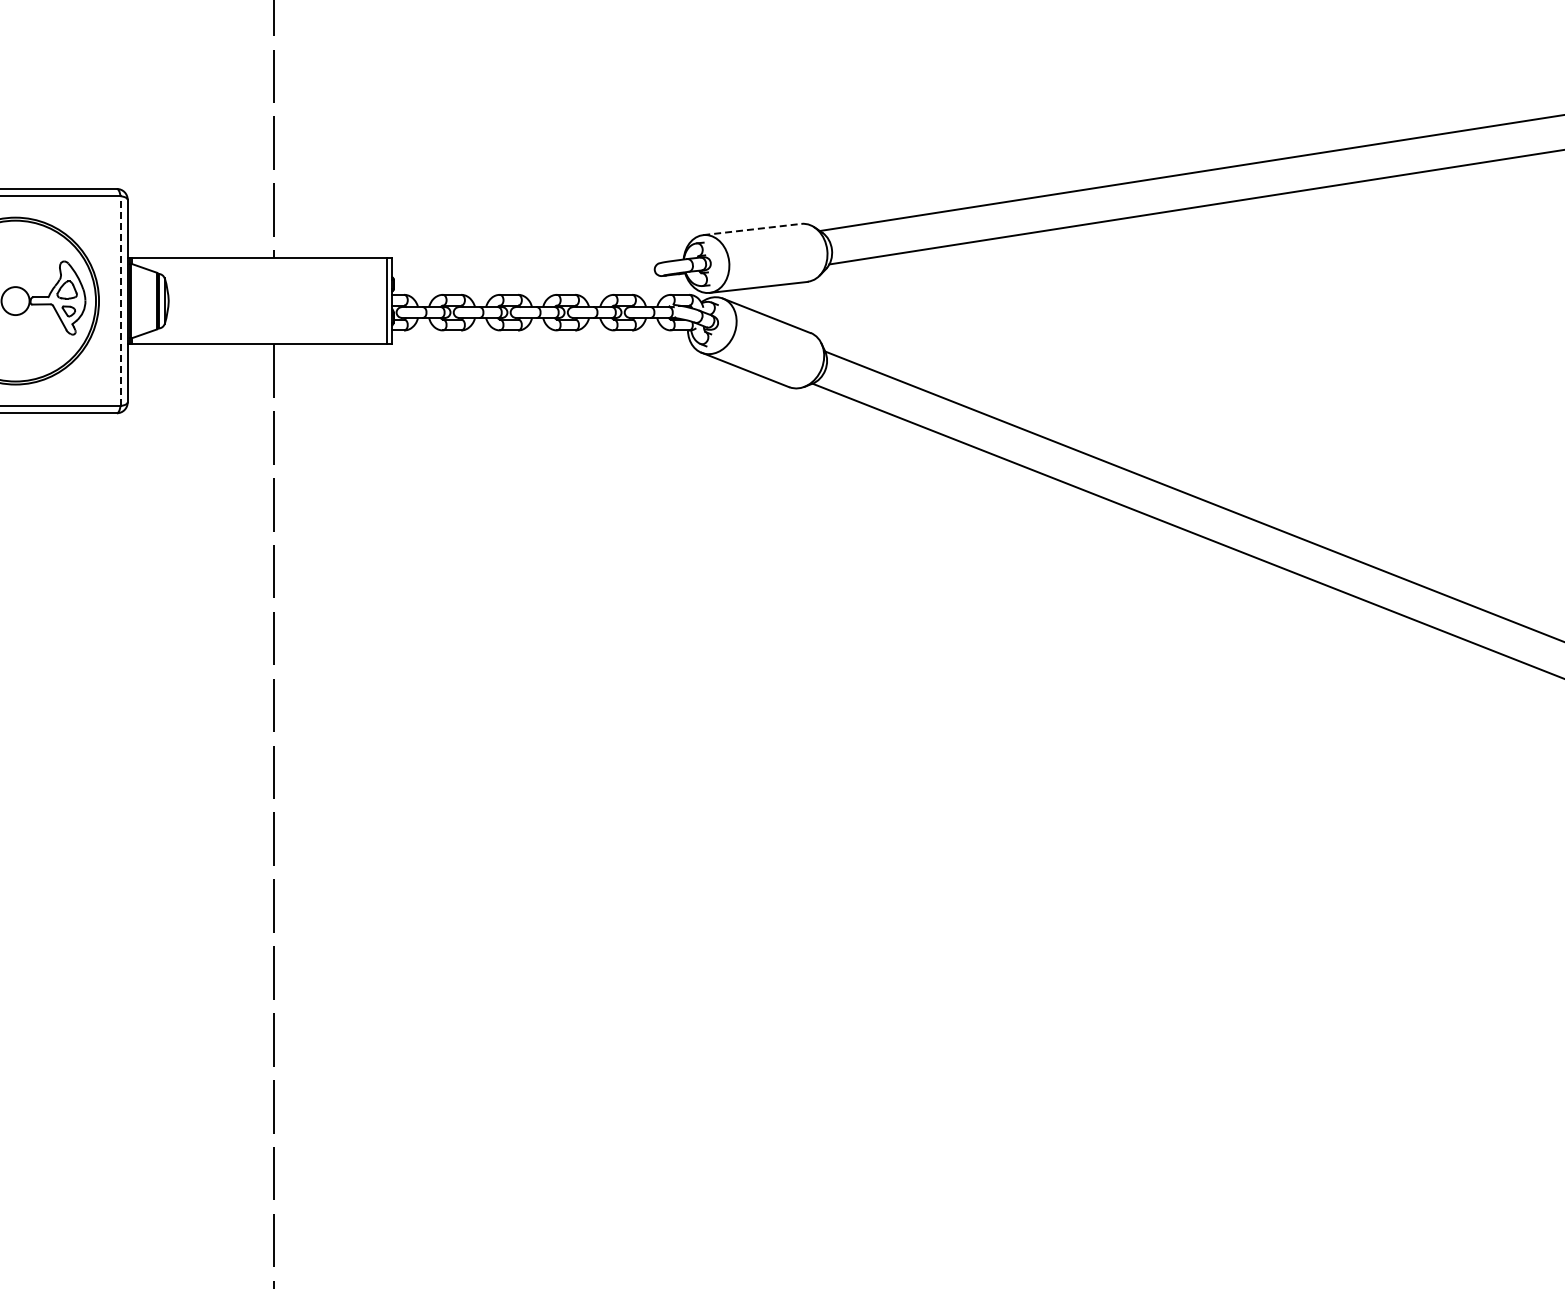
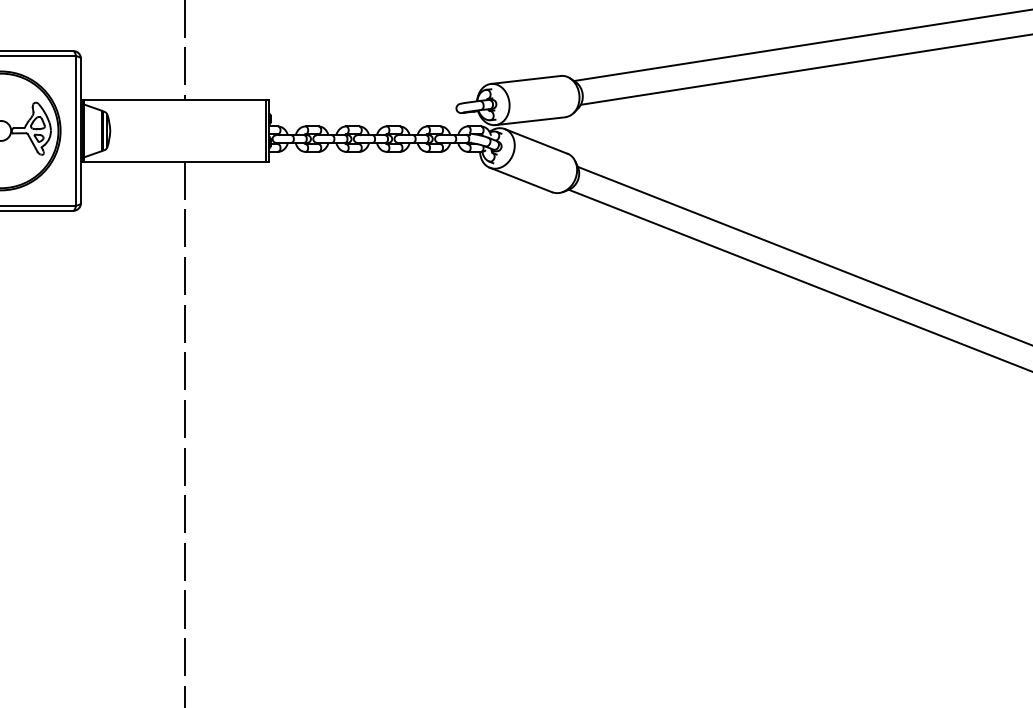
line: (752, 229) -> (526, 79), dashed -> solid
line: (120, 300) -> (75, 130), dashed -> solid

